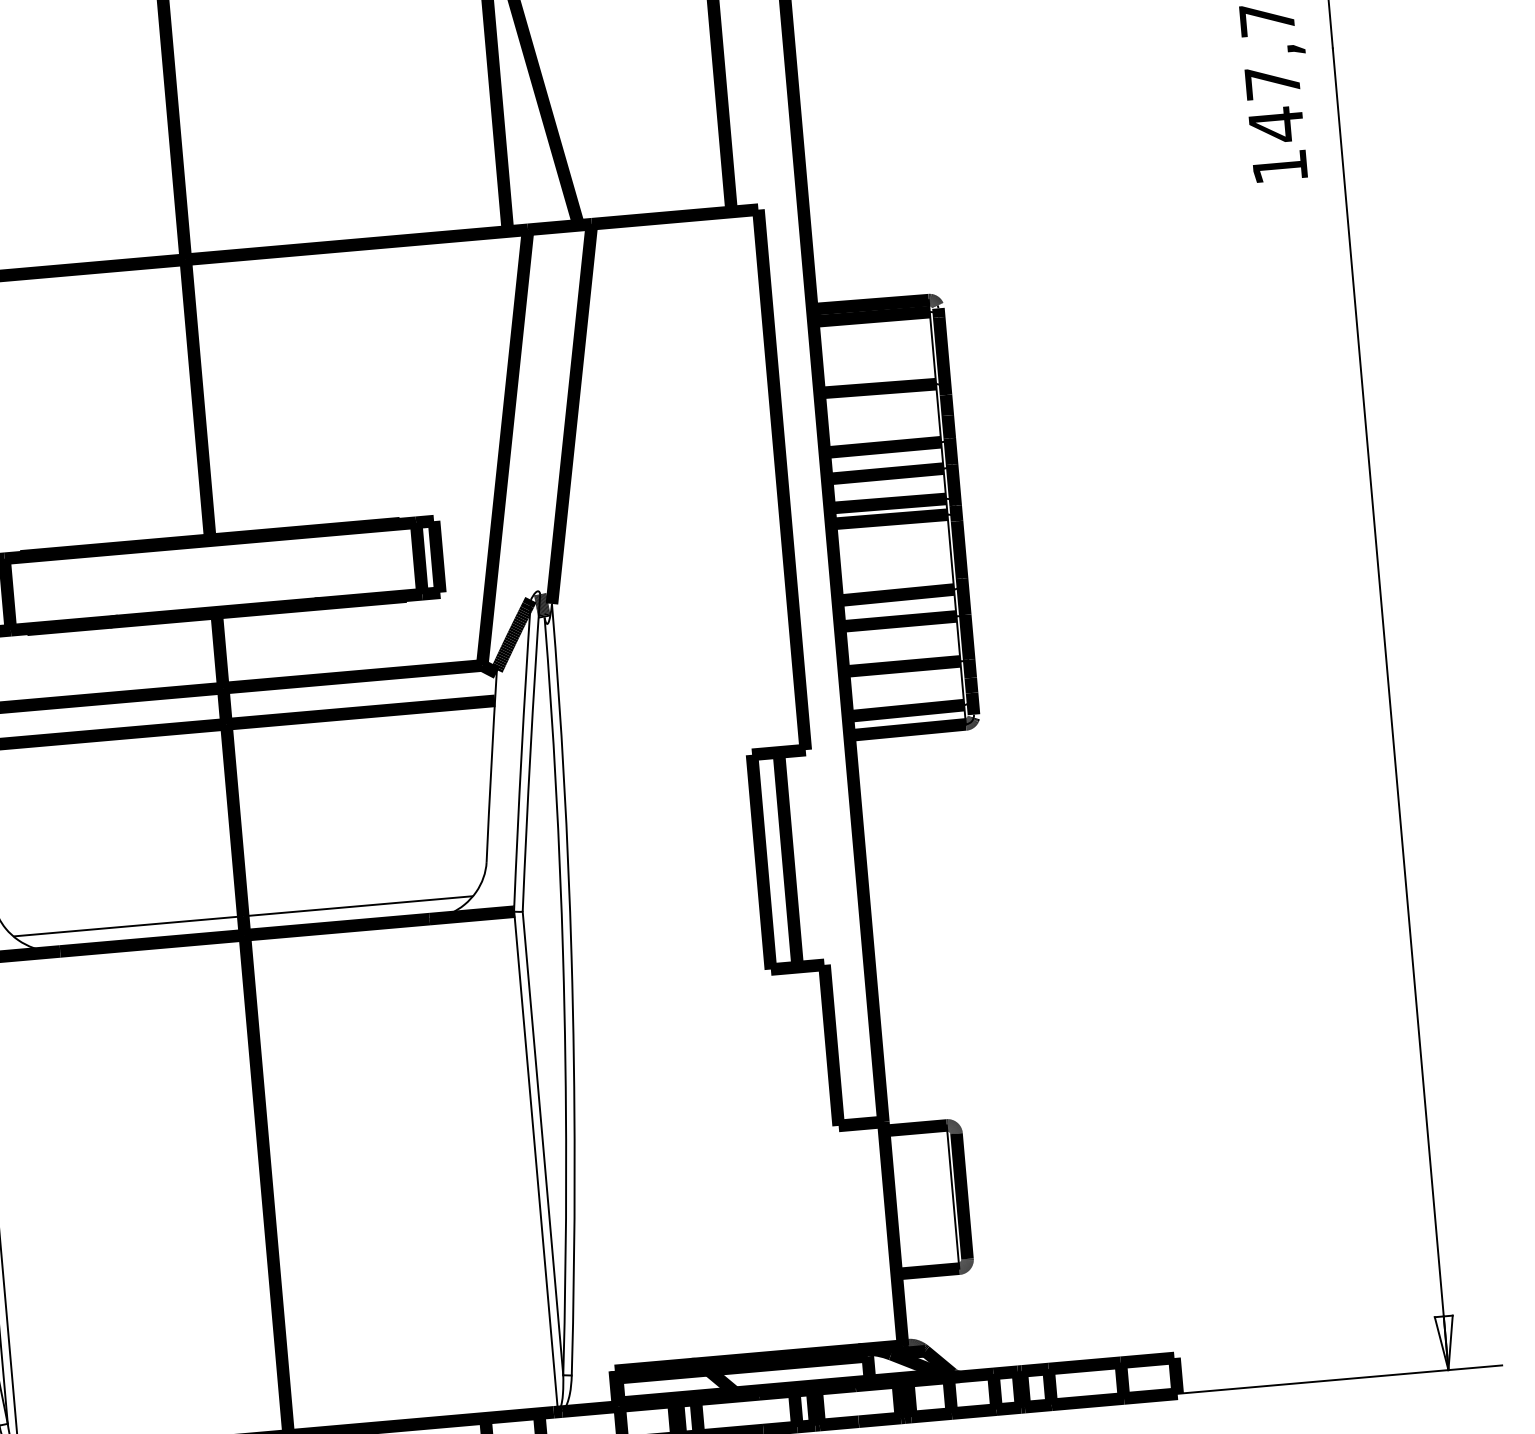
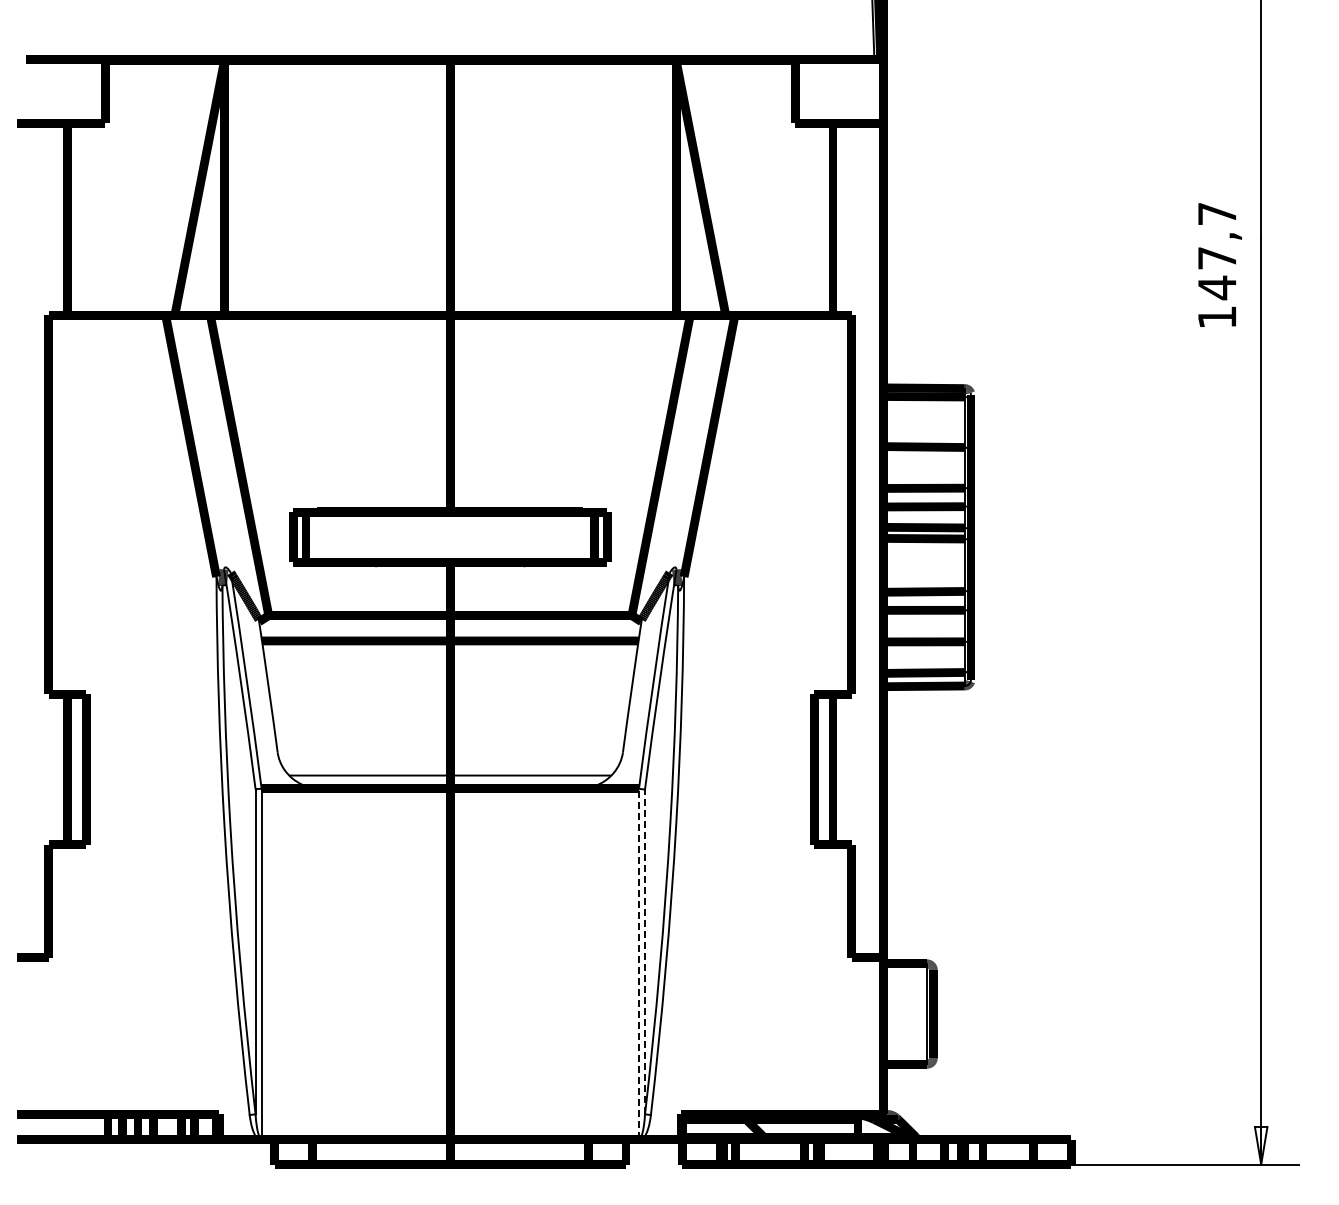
line: (543, 1142) -> (645, 951), solid -> dashed
line: (536, 1160) -> (639, 963), solid -> dashed

